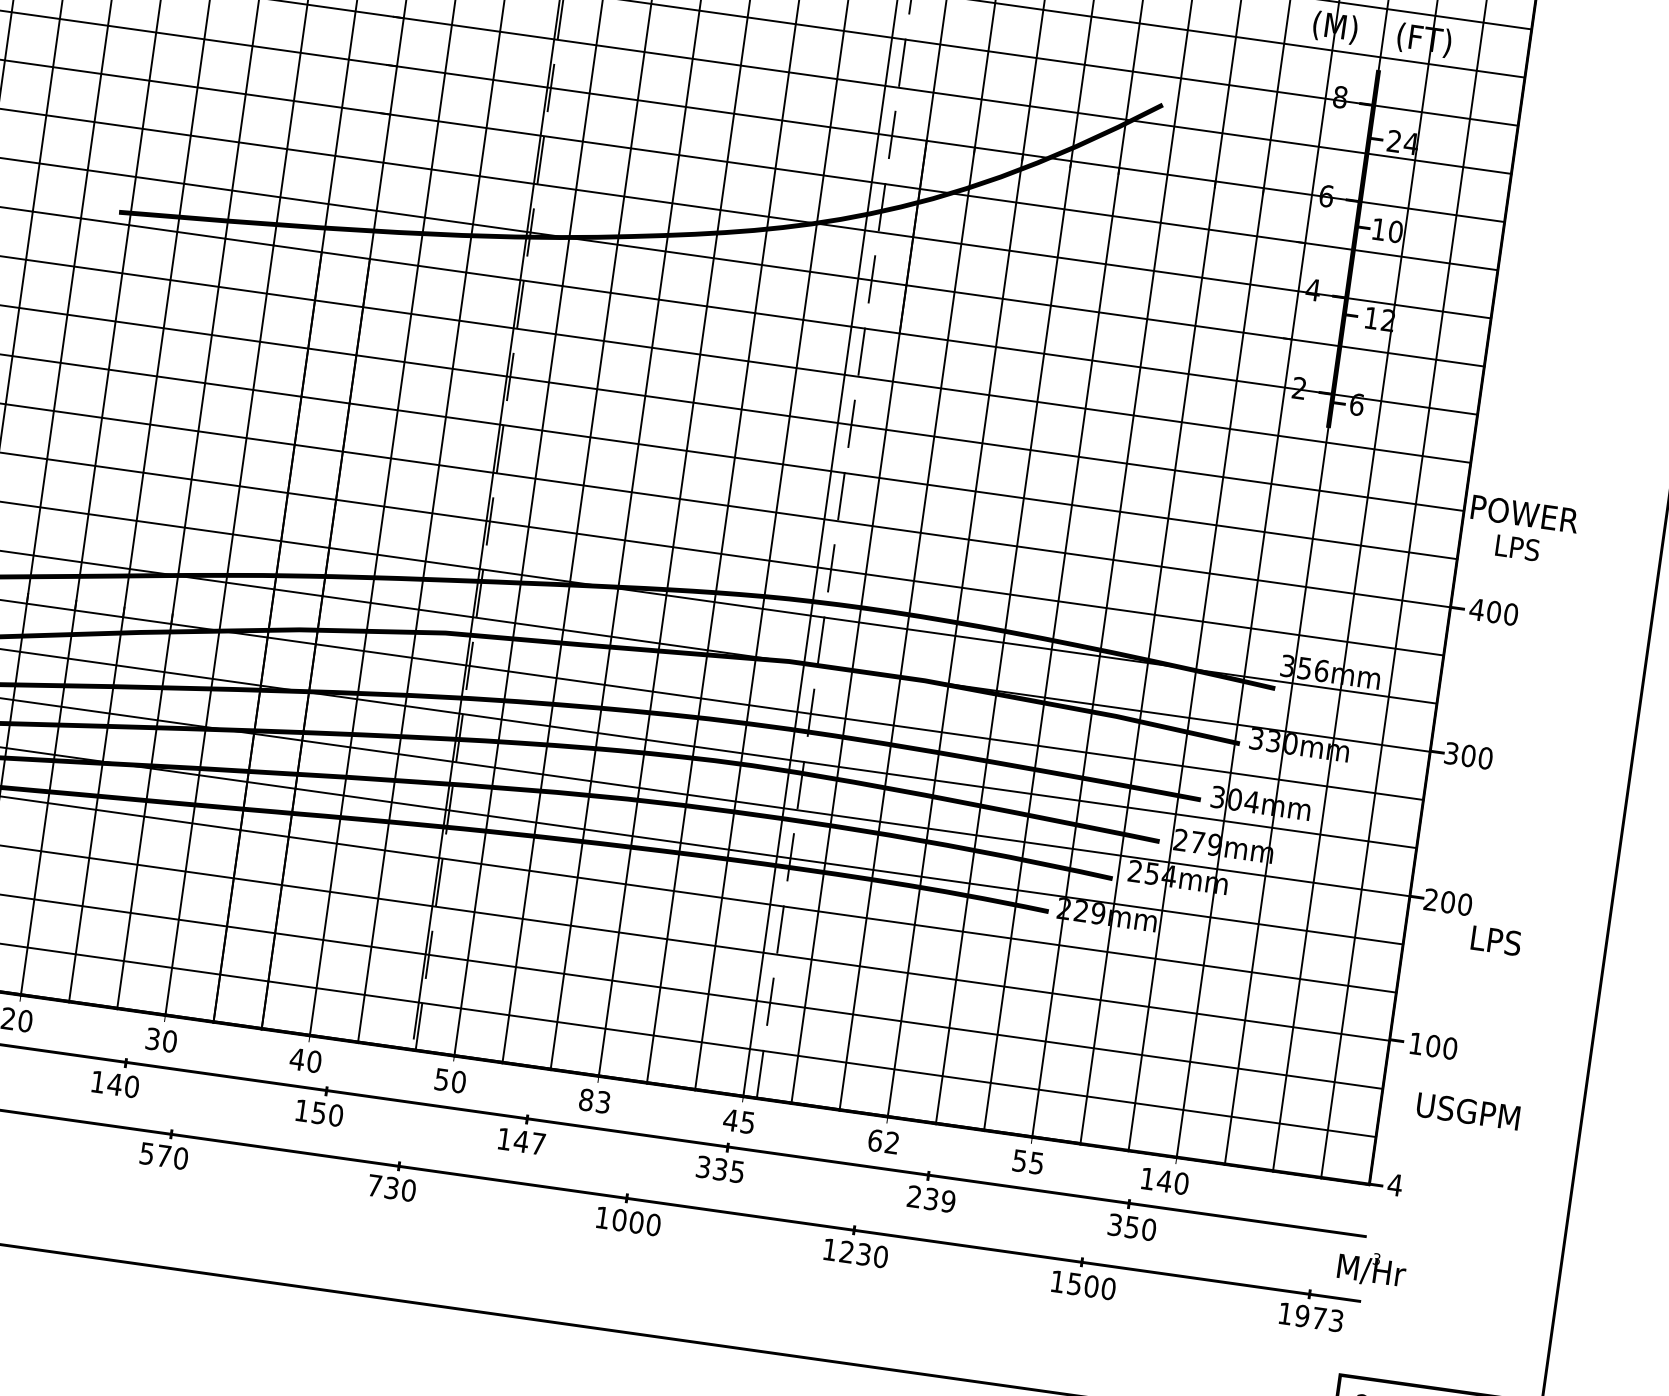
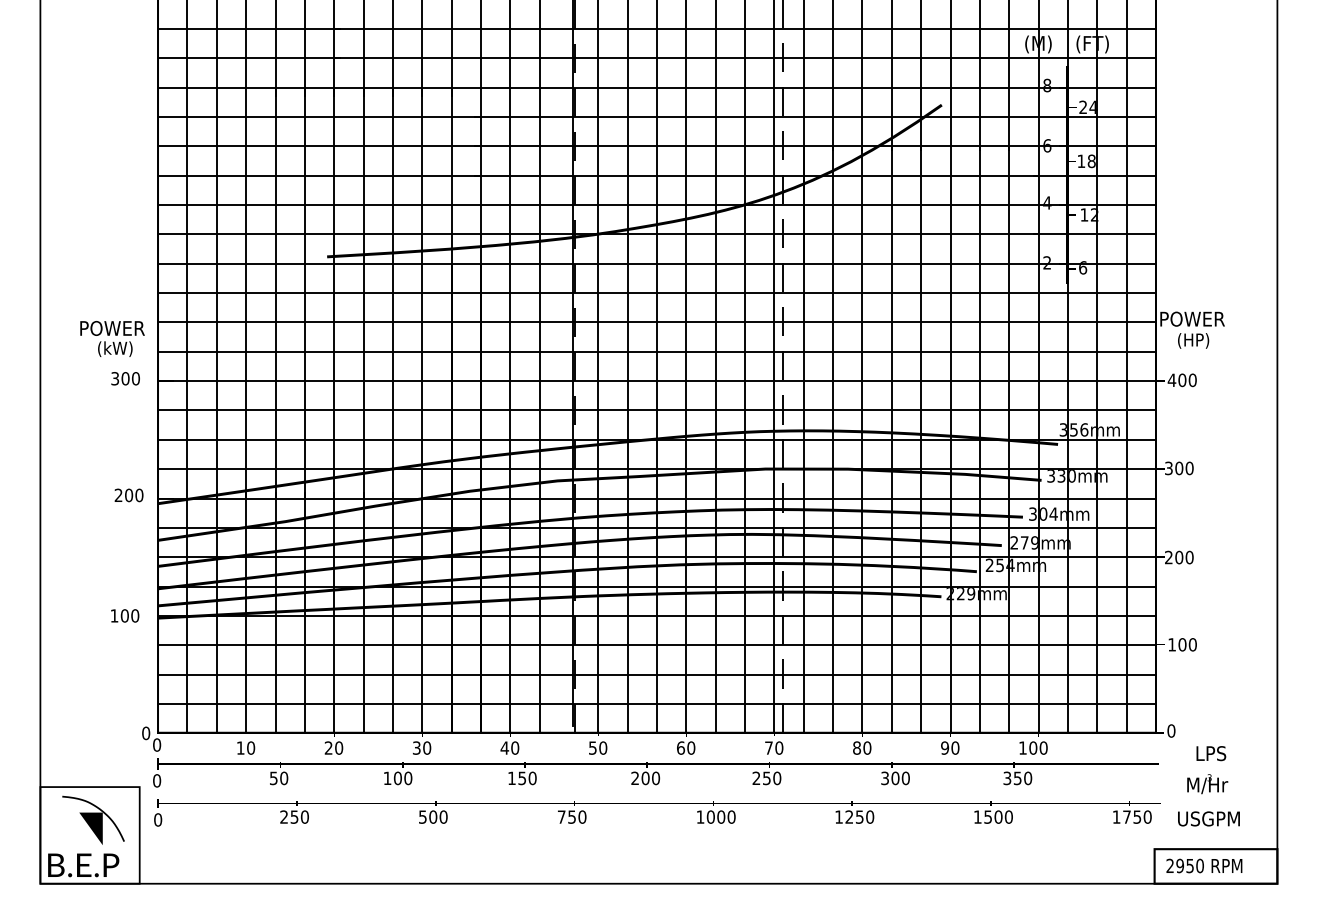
text: (1395, 230) -> (1091, 160), 10 -> 18
text: (1521, 549) -> (1193, 340), LPS -> (HP)
text: (1496, 940) -> (1211, 753), moved
text: (114, 1084) -> (397, 778), 140 -> 100
text: (595, 1100) -> (686, 747), 83 -> 60
text: (1467, 1110) -> (1208, 818), moved
text: (738, 1120) -> (773, 747), 45 -> 70
text: (884, 1140) -> (862, 747), 62 -> 80
text: (521, 1141) -> (645, 778), 147 -> 200
text: (164, 1155) -> (433, 816), 570 -> 500
text: (1028, 1161) -> (950, 747), 55 -> 90
text: (719, 1169) -> (766, 778), 335 -> 250
text: (1165, 1180) -> (1033, 747), 140 -> 100
text: (1395, 1184) -> (1171, 730), 4 -> 0
text: (391, 1186) -> (571, 816), 730 -> 750
text: (931, 1199) -> (895, 778), 239 -> 300
text: (863, 1253) -> (859, 816), 1230 -> 1250
text: (1371, 1269) -> (1207, 784), moved
text: (1318, 1317) -> (1136, 816), 1973 -> 1750

